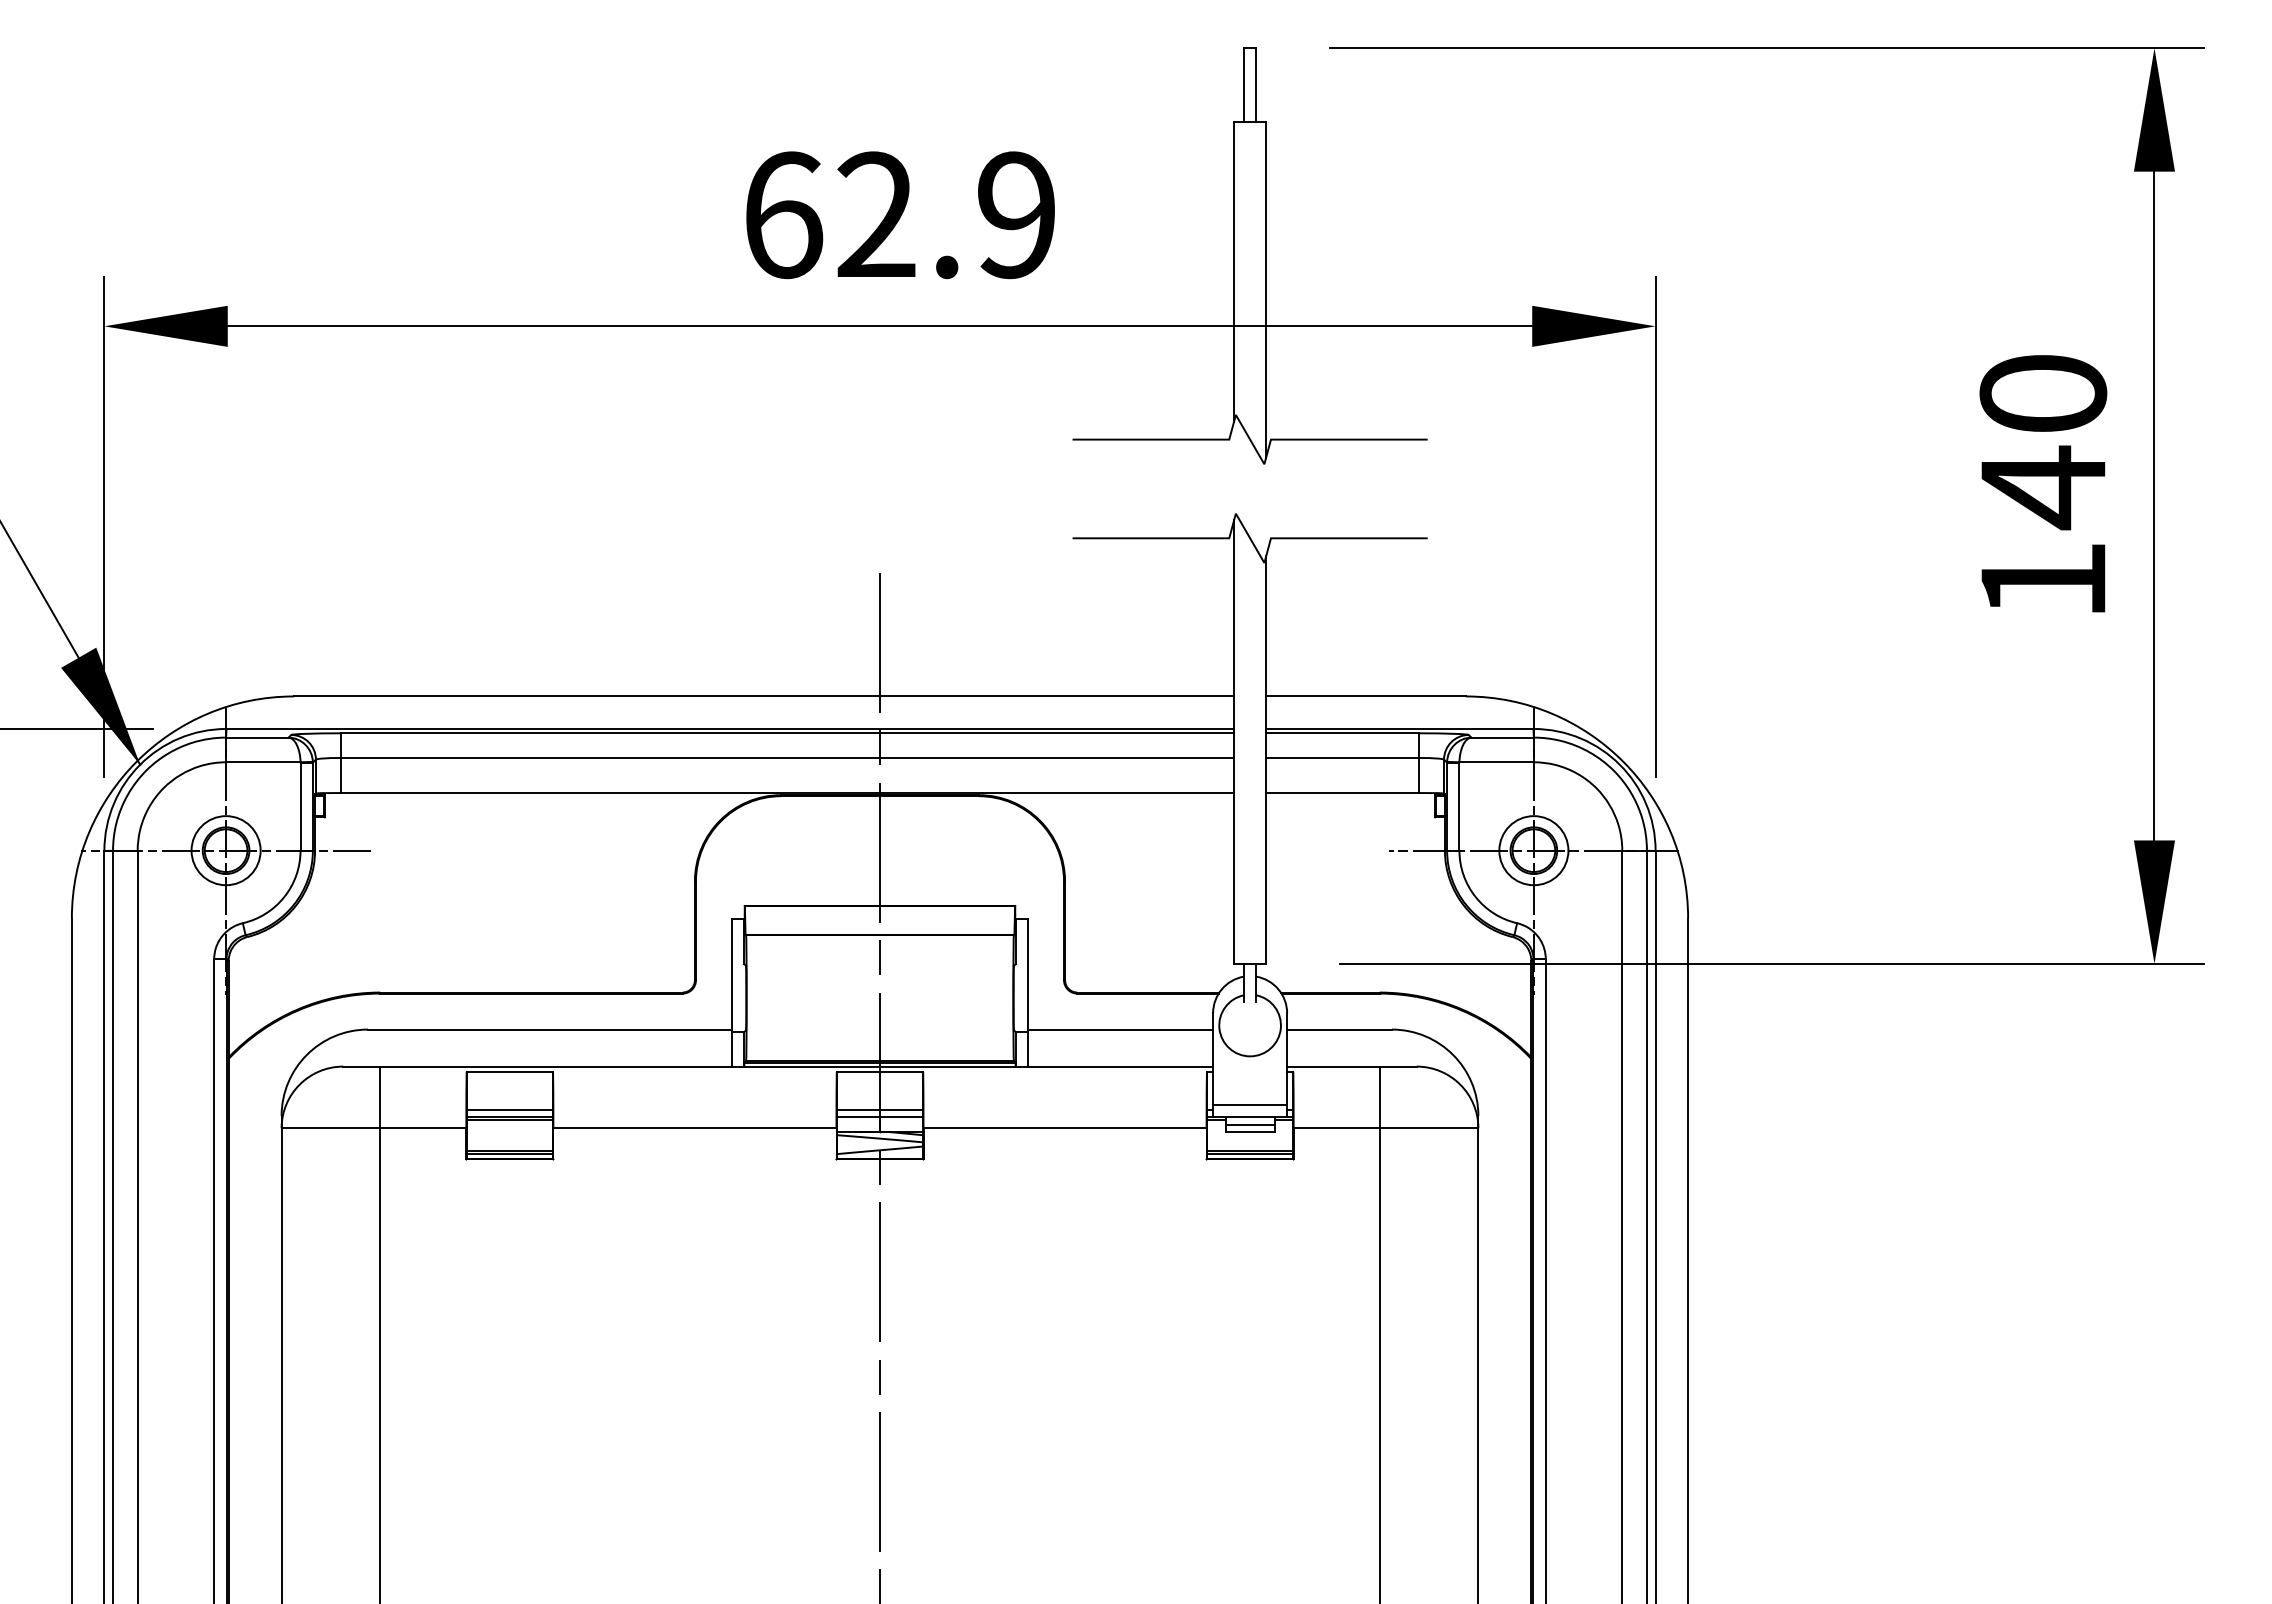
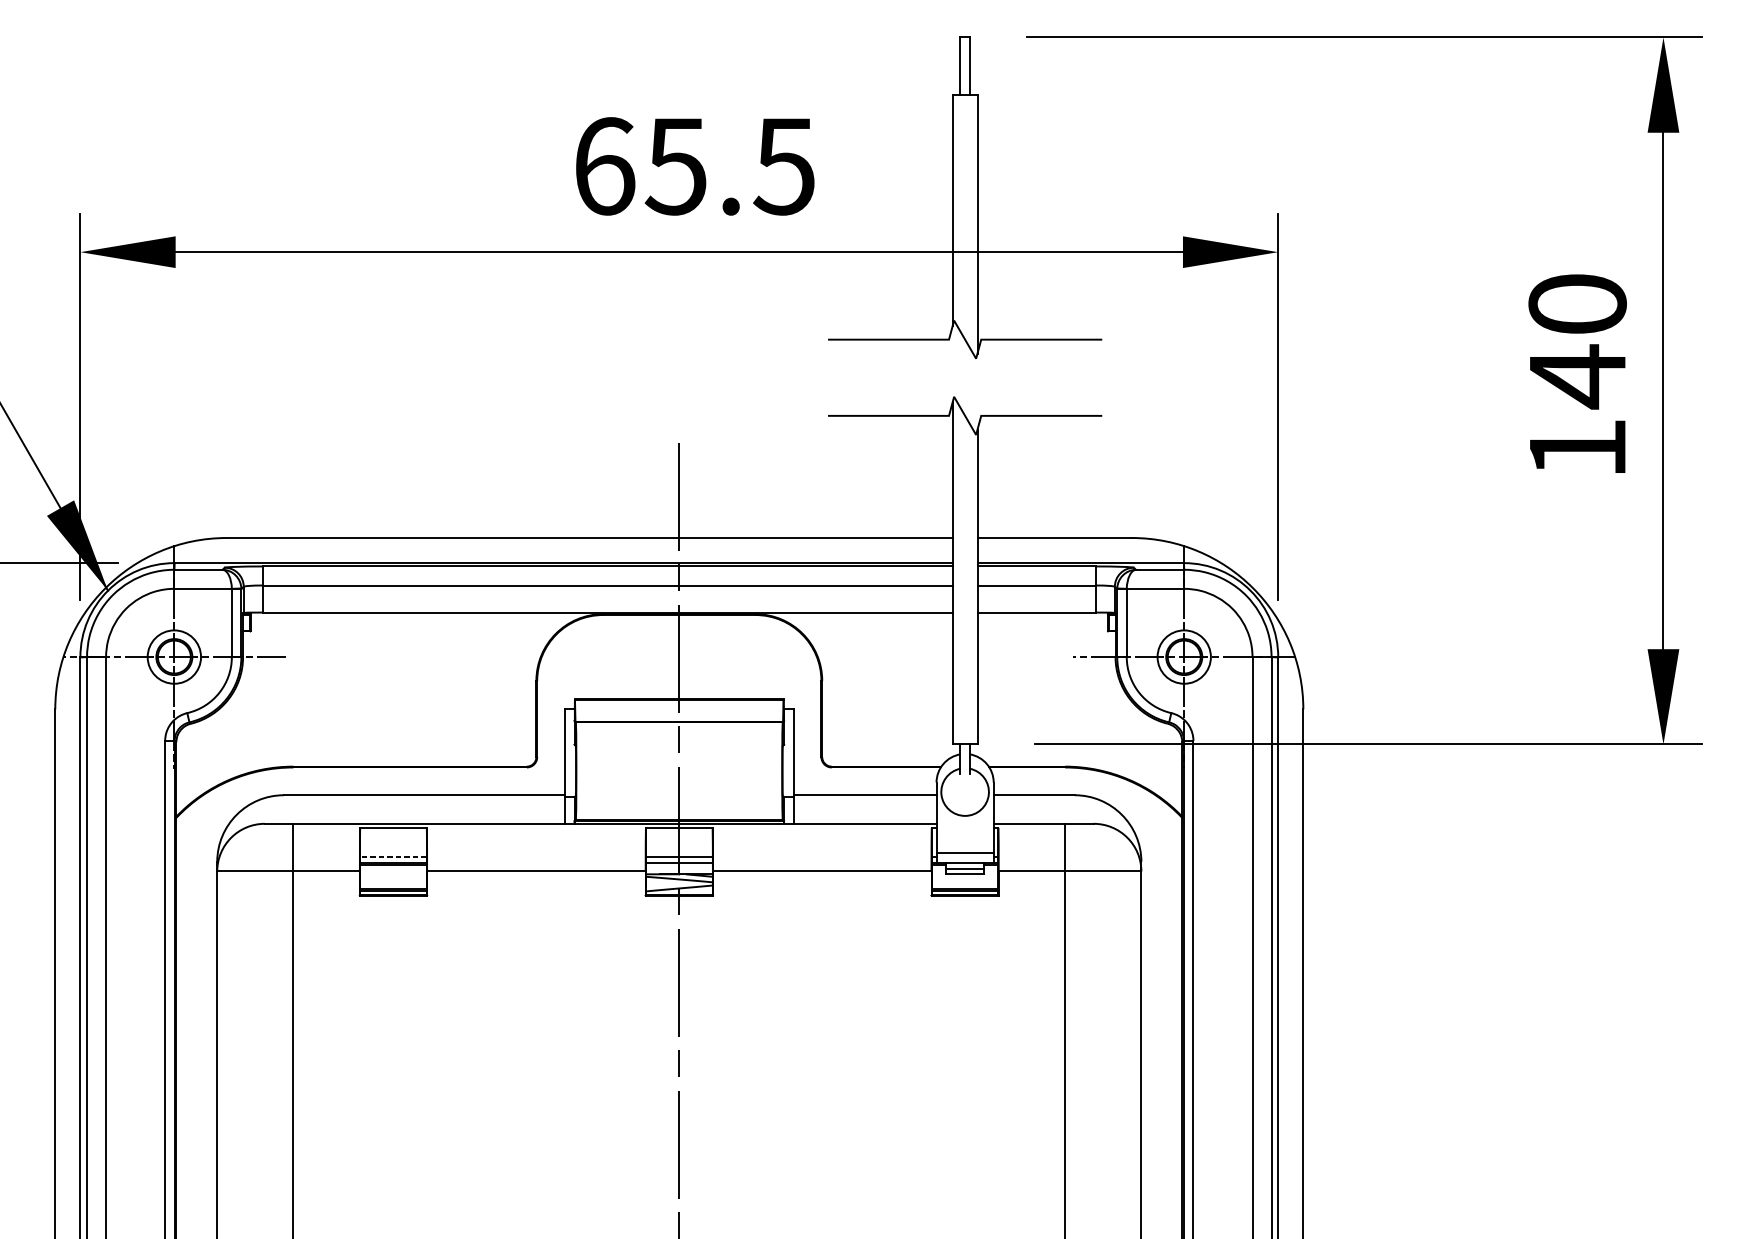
text: (945, 215) -> (729, 166), 62.9 -> 65.5
line: (509, 1109) -> (393, 856), solid -> dashed

